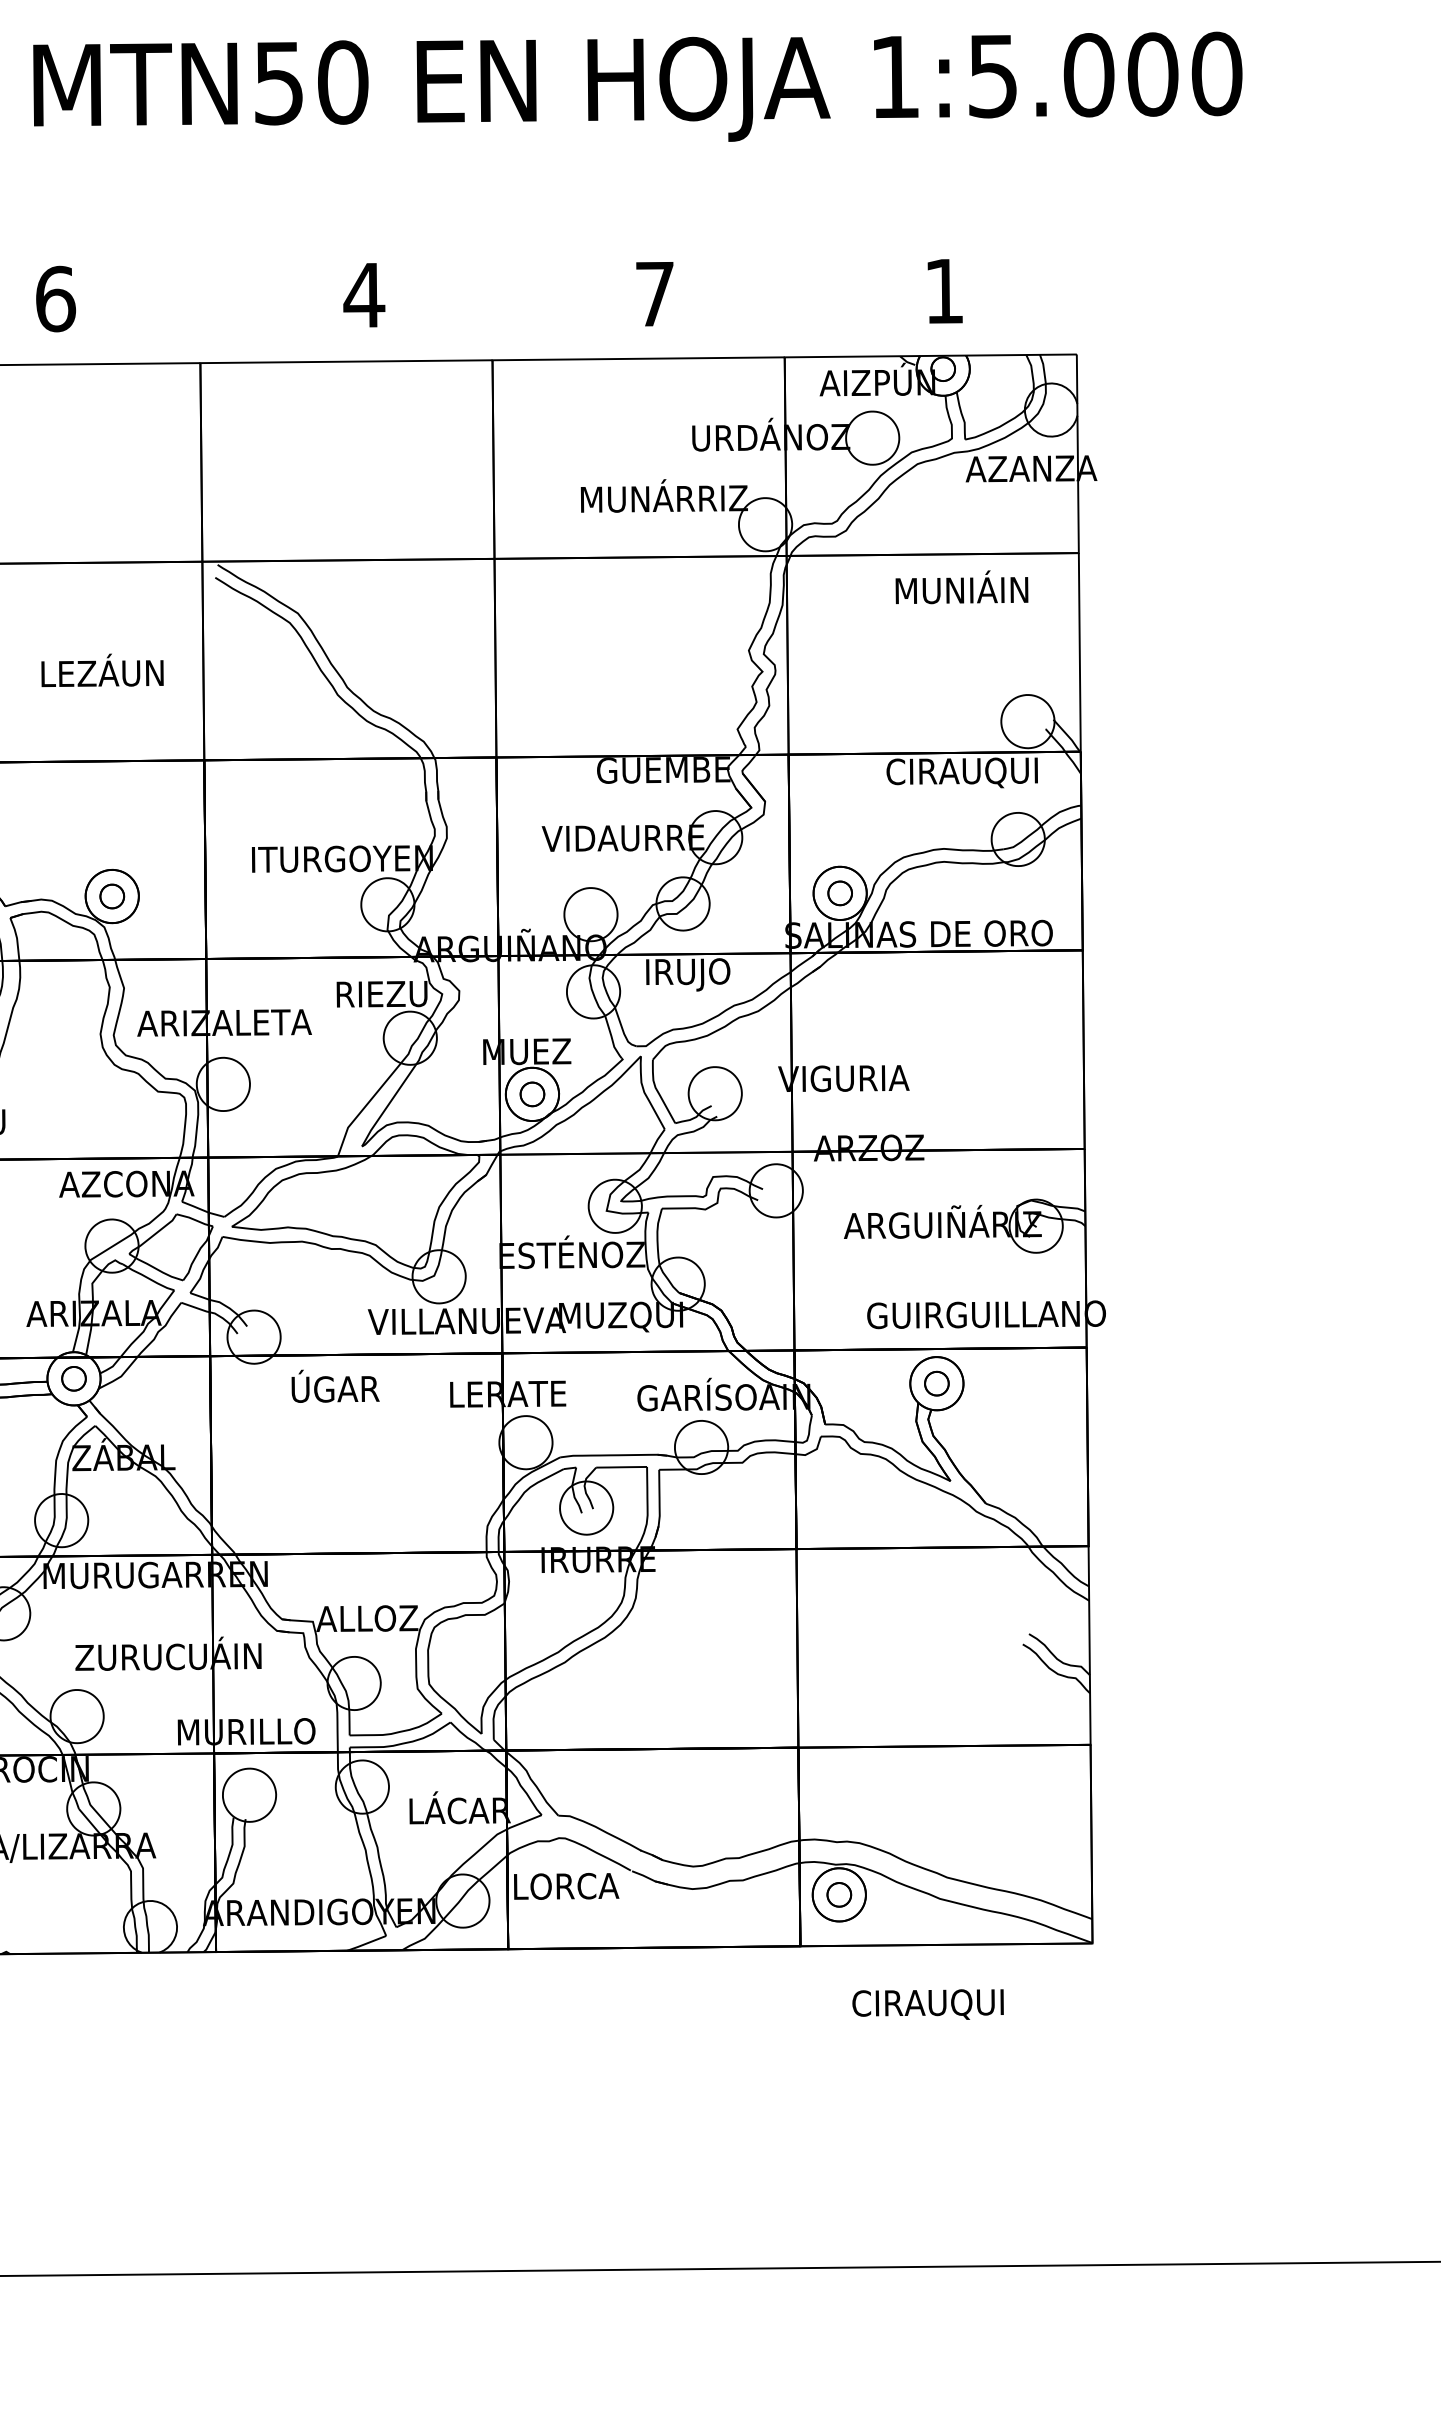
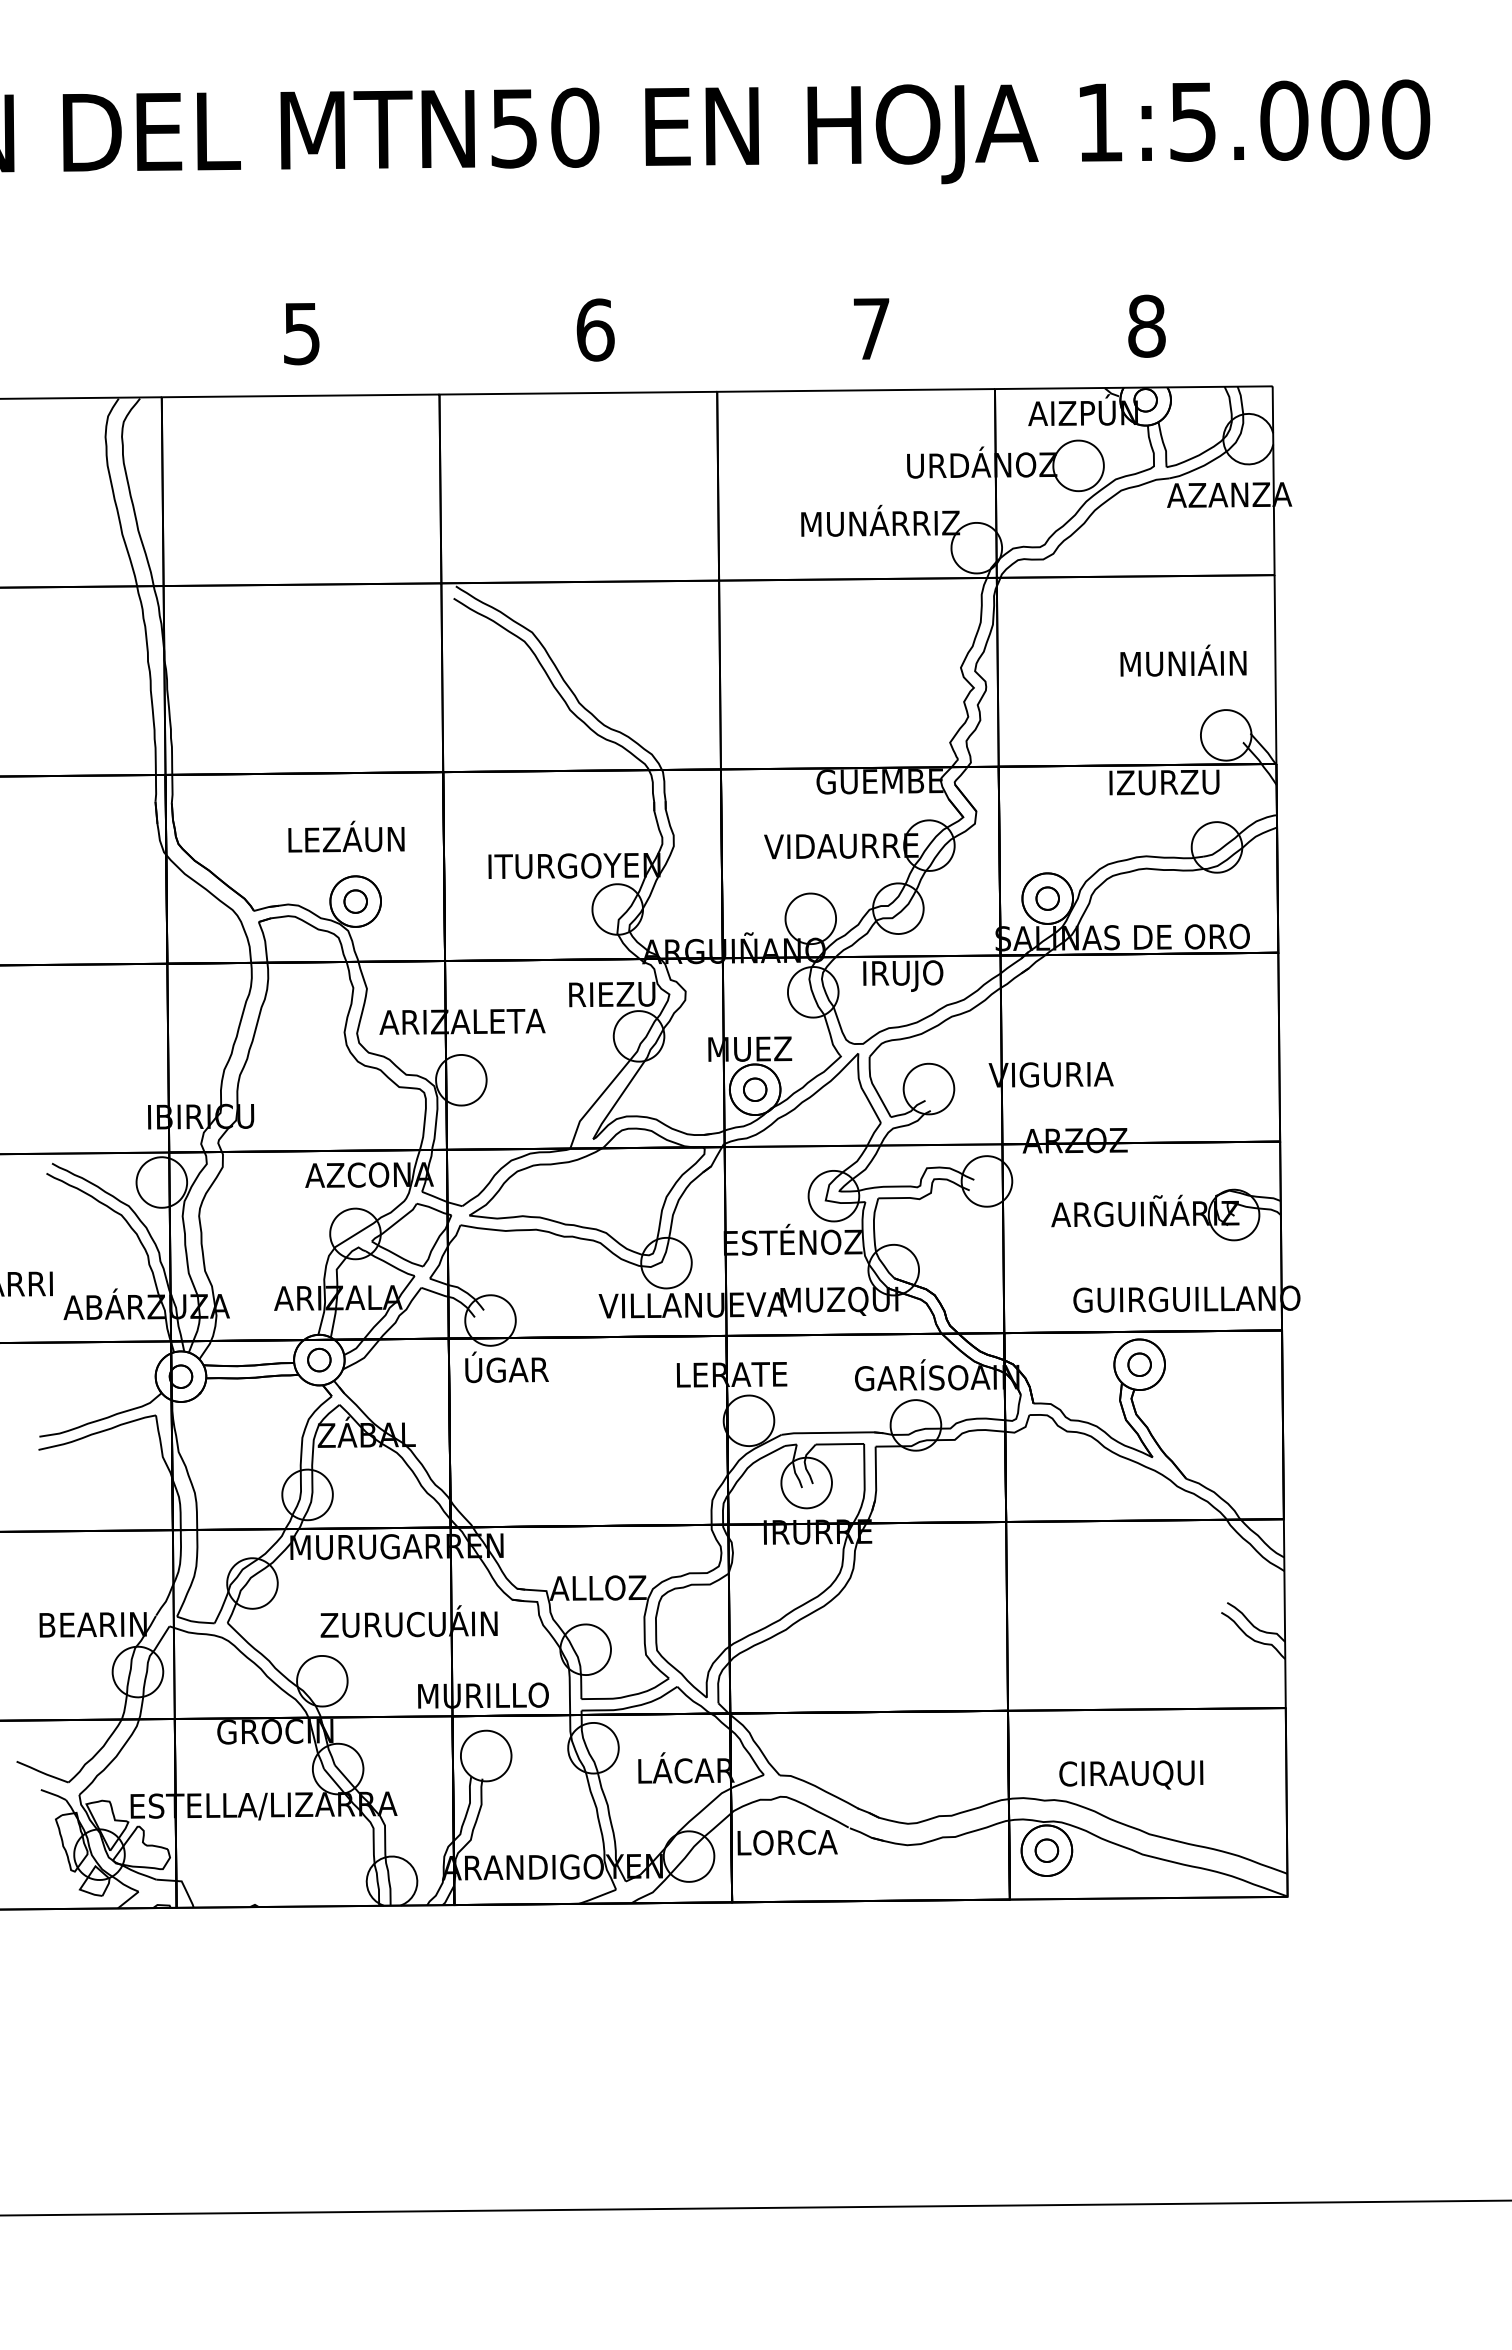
text: (944, 290) -> (1146, 325), 1 -> 8
text: (364, 294) -> (595, 329), 4 -> 6
text: (56, 298) -> (302, 333), 6 -> 5
text: (961, 587) -> (1183, 660), moved
text: (102, 670) -> (346, 836), moved
text: (961, 772) -> (1163, 783), CIRAUQUI -> IZURZU
text: (335, 1386) -> (506, 1367), moved
text: (928, 2004) -> (1131, 1774), moved

